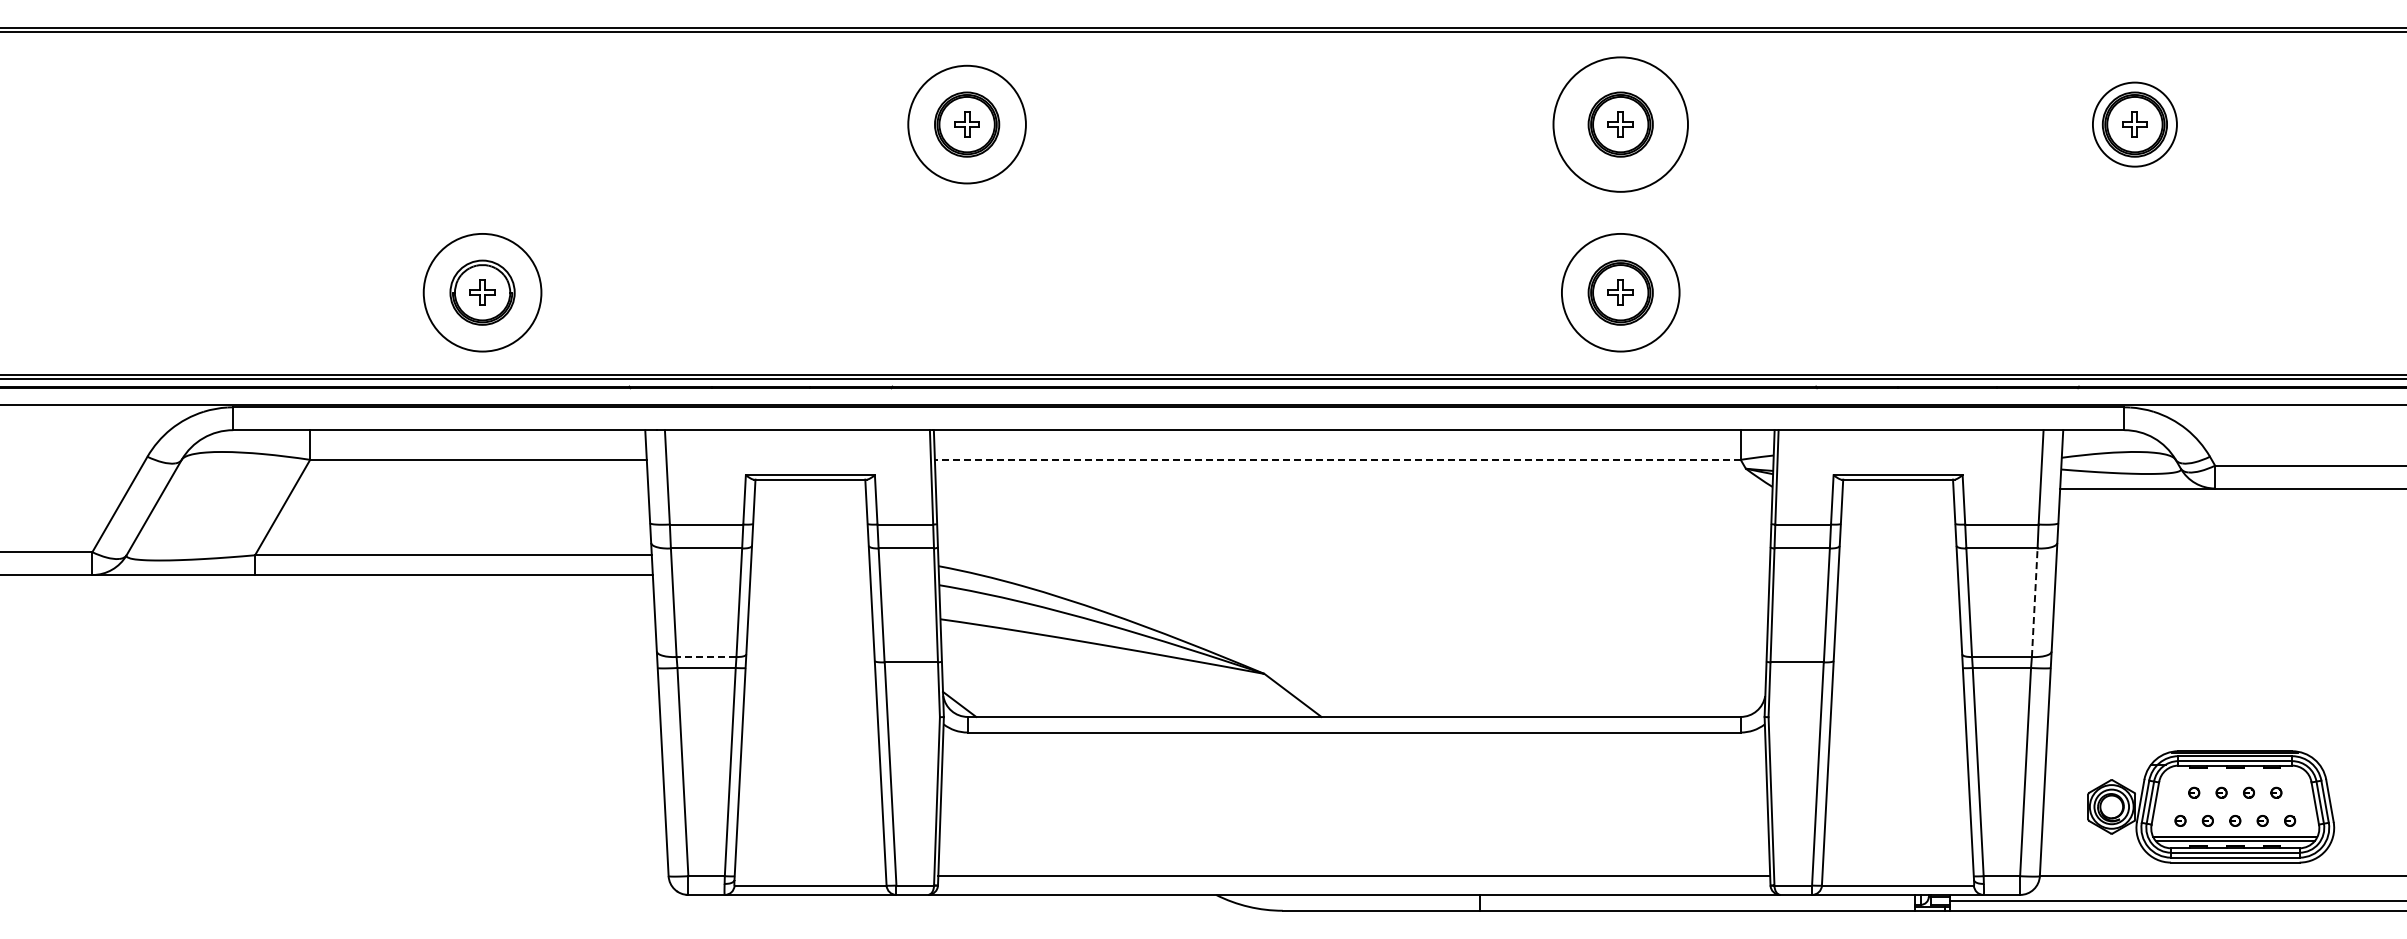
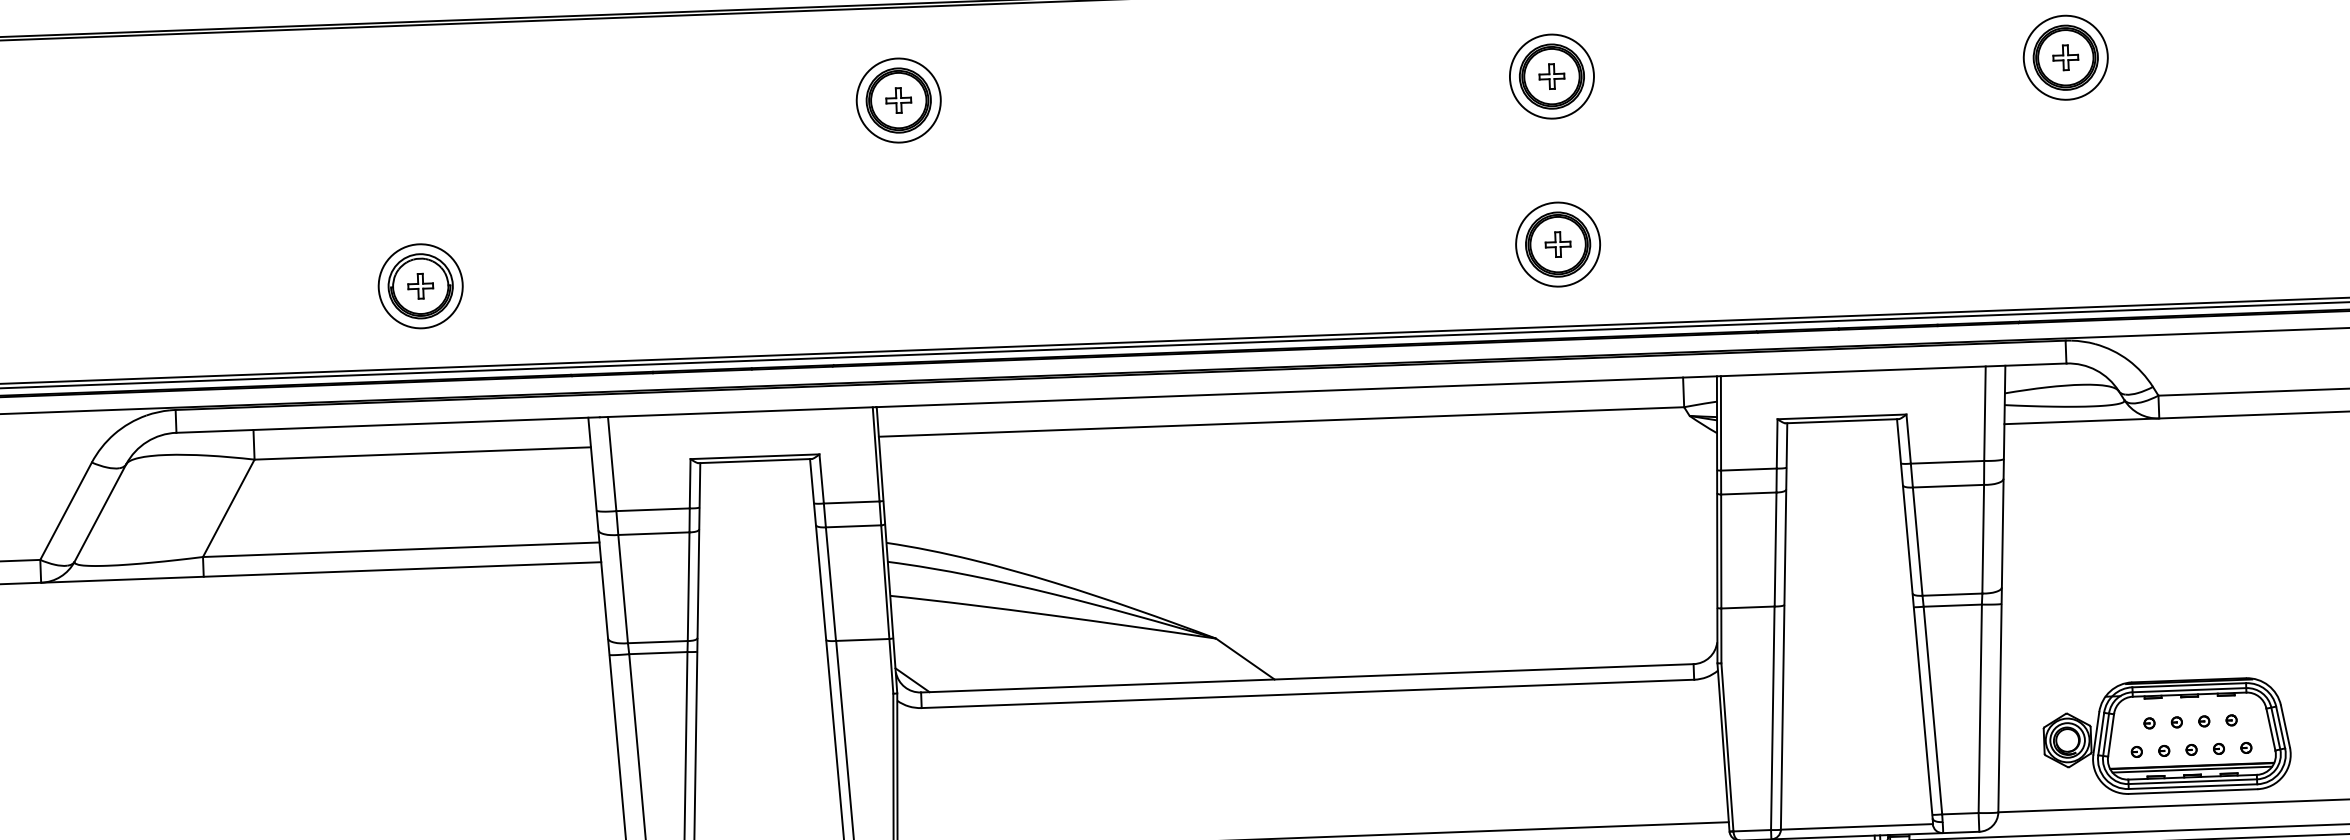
circle: (967, 124) -> (899, 100), size x0.71
circle: (1620, 124) -> (1551, 76), size x0.62
circle: (482, 292) -> (420, 286), size x0.71
circle: (1620, 292) -> (1557, 244), size x0.71
line: (1337, 459) -> (1281, 421), dashed -> solid
line: (2034, 602) -> (1982, 539), dashed -> solid
line: (706, 657) -> (657, 642), dashed -> solid

